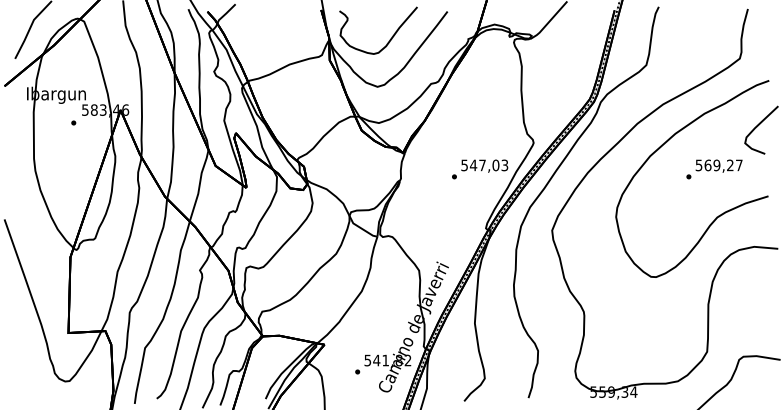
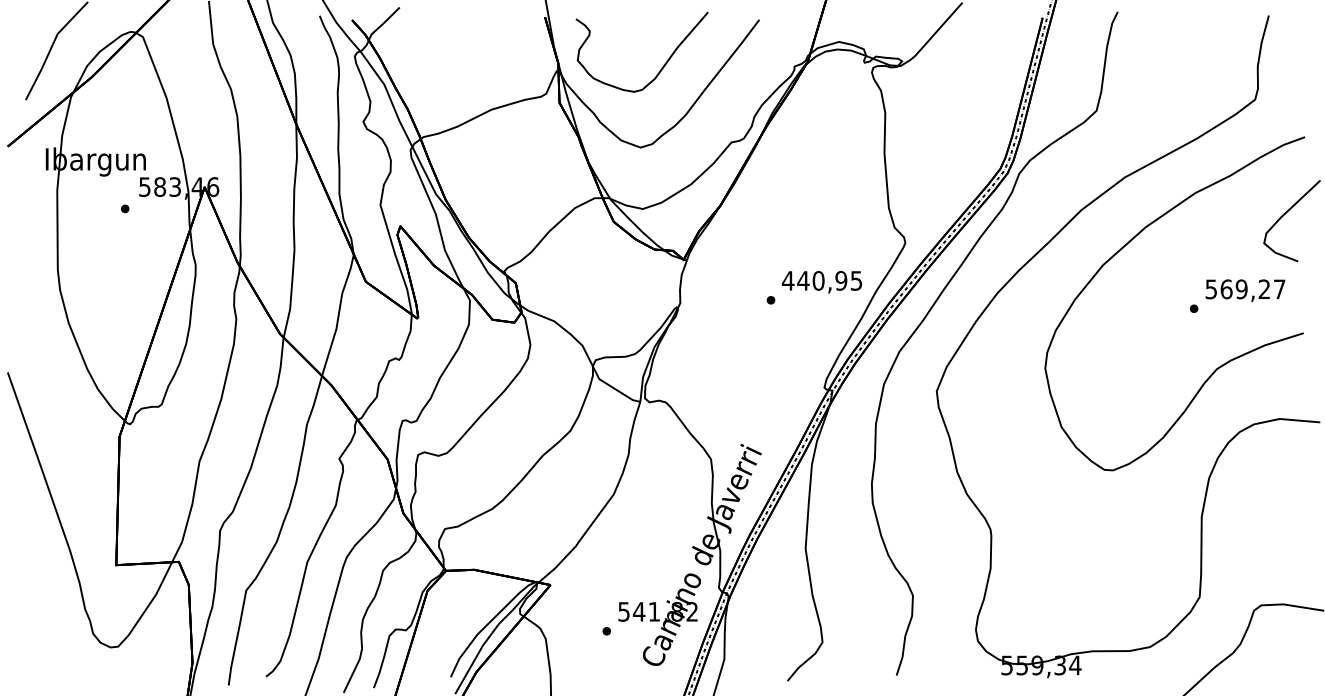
text: (484, 165) -> (821, 280), 547,03 -> 440,95
text: (714, 169) -> (1237, 296), moved

